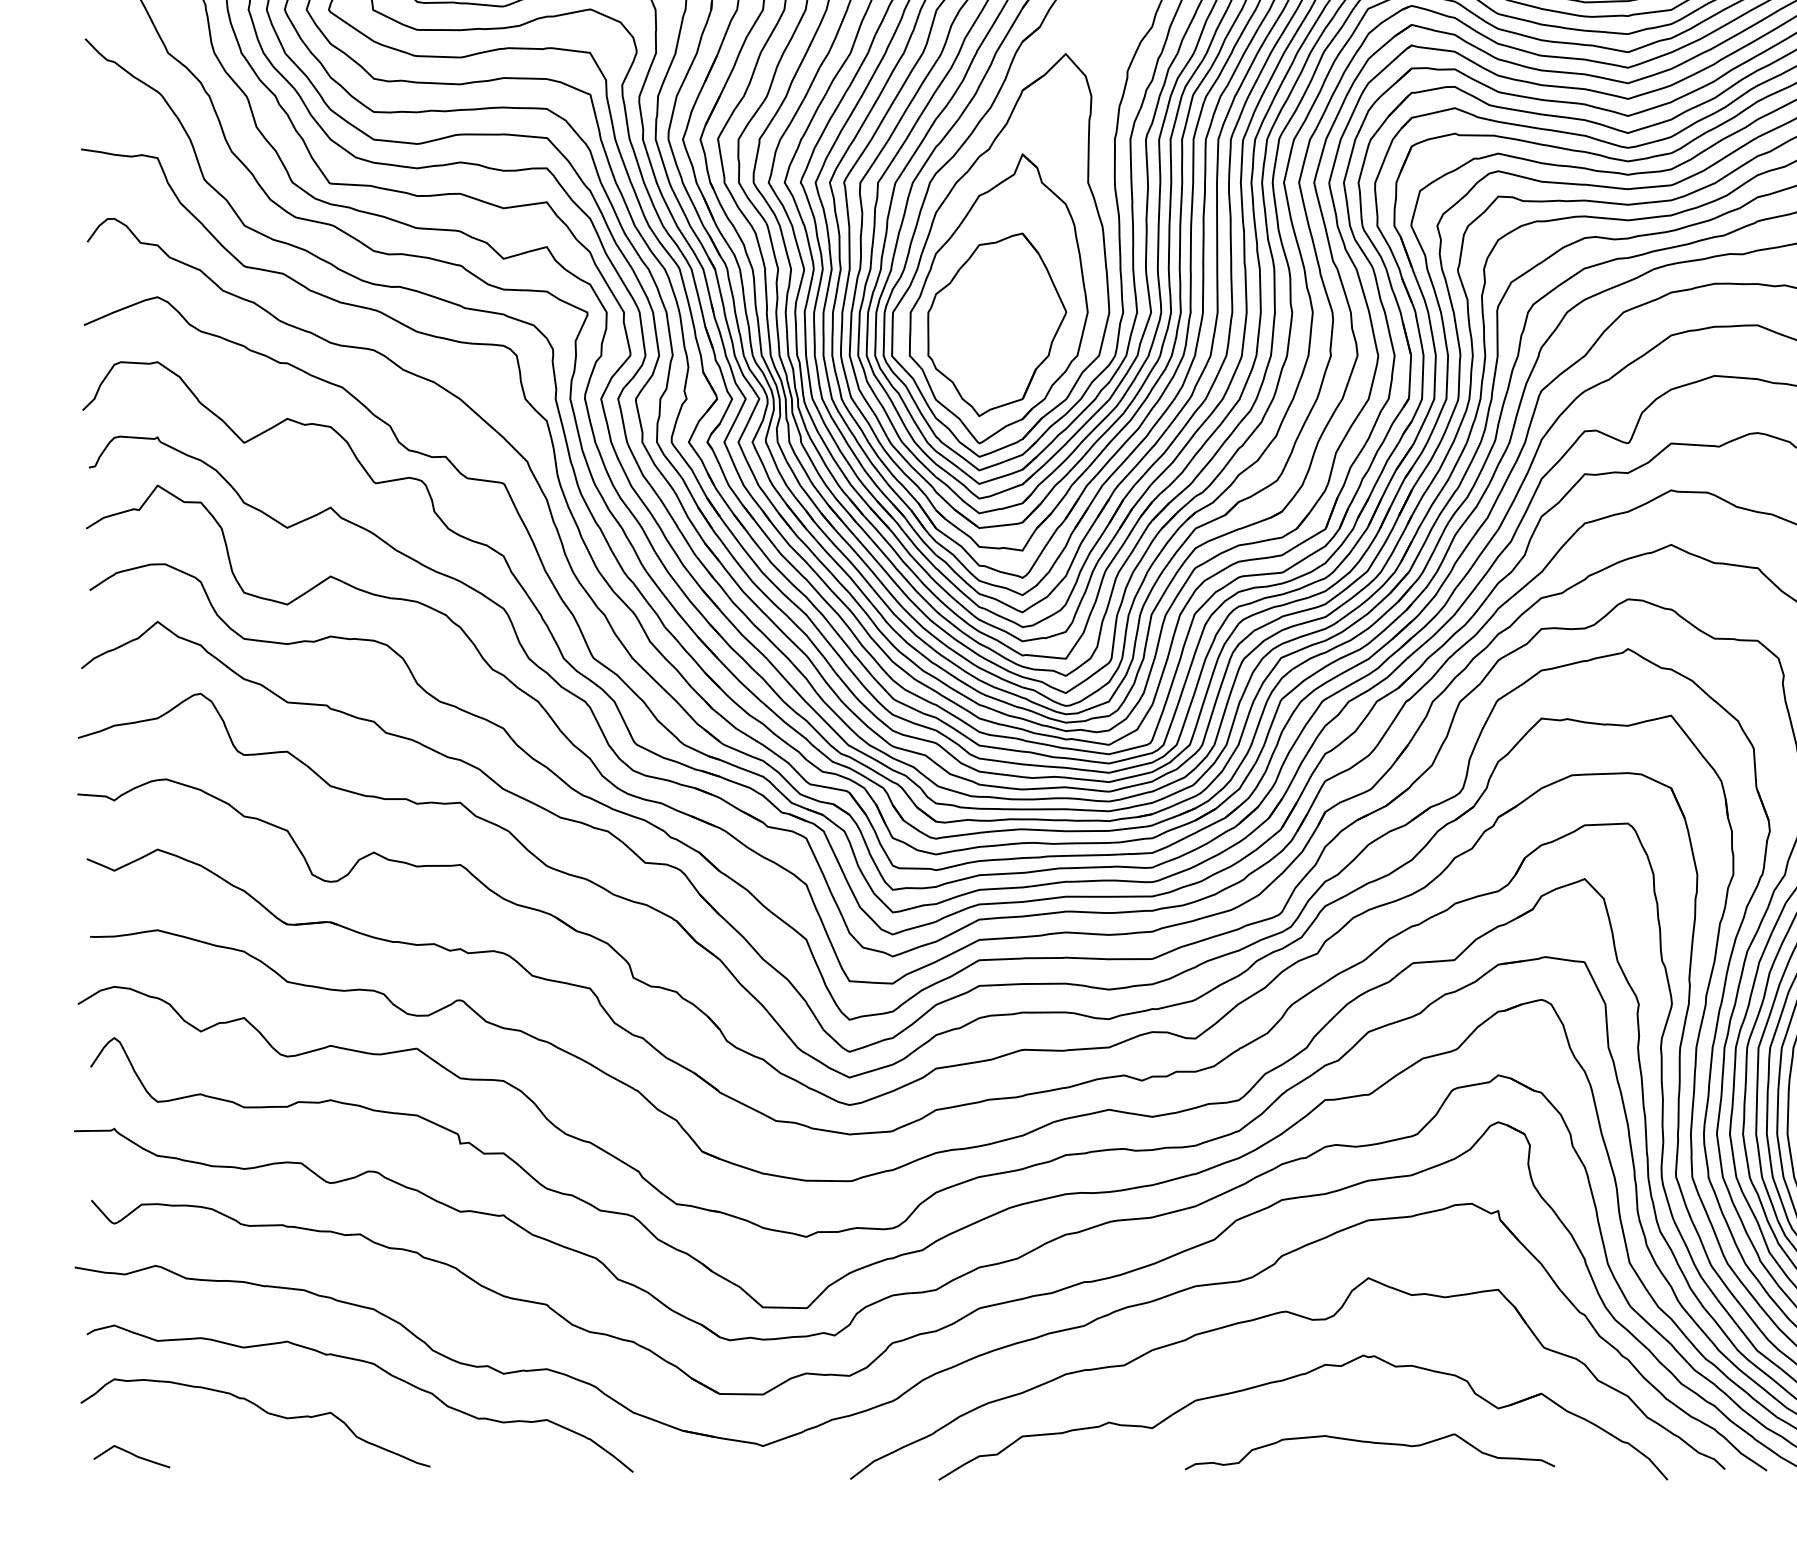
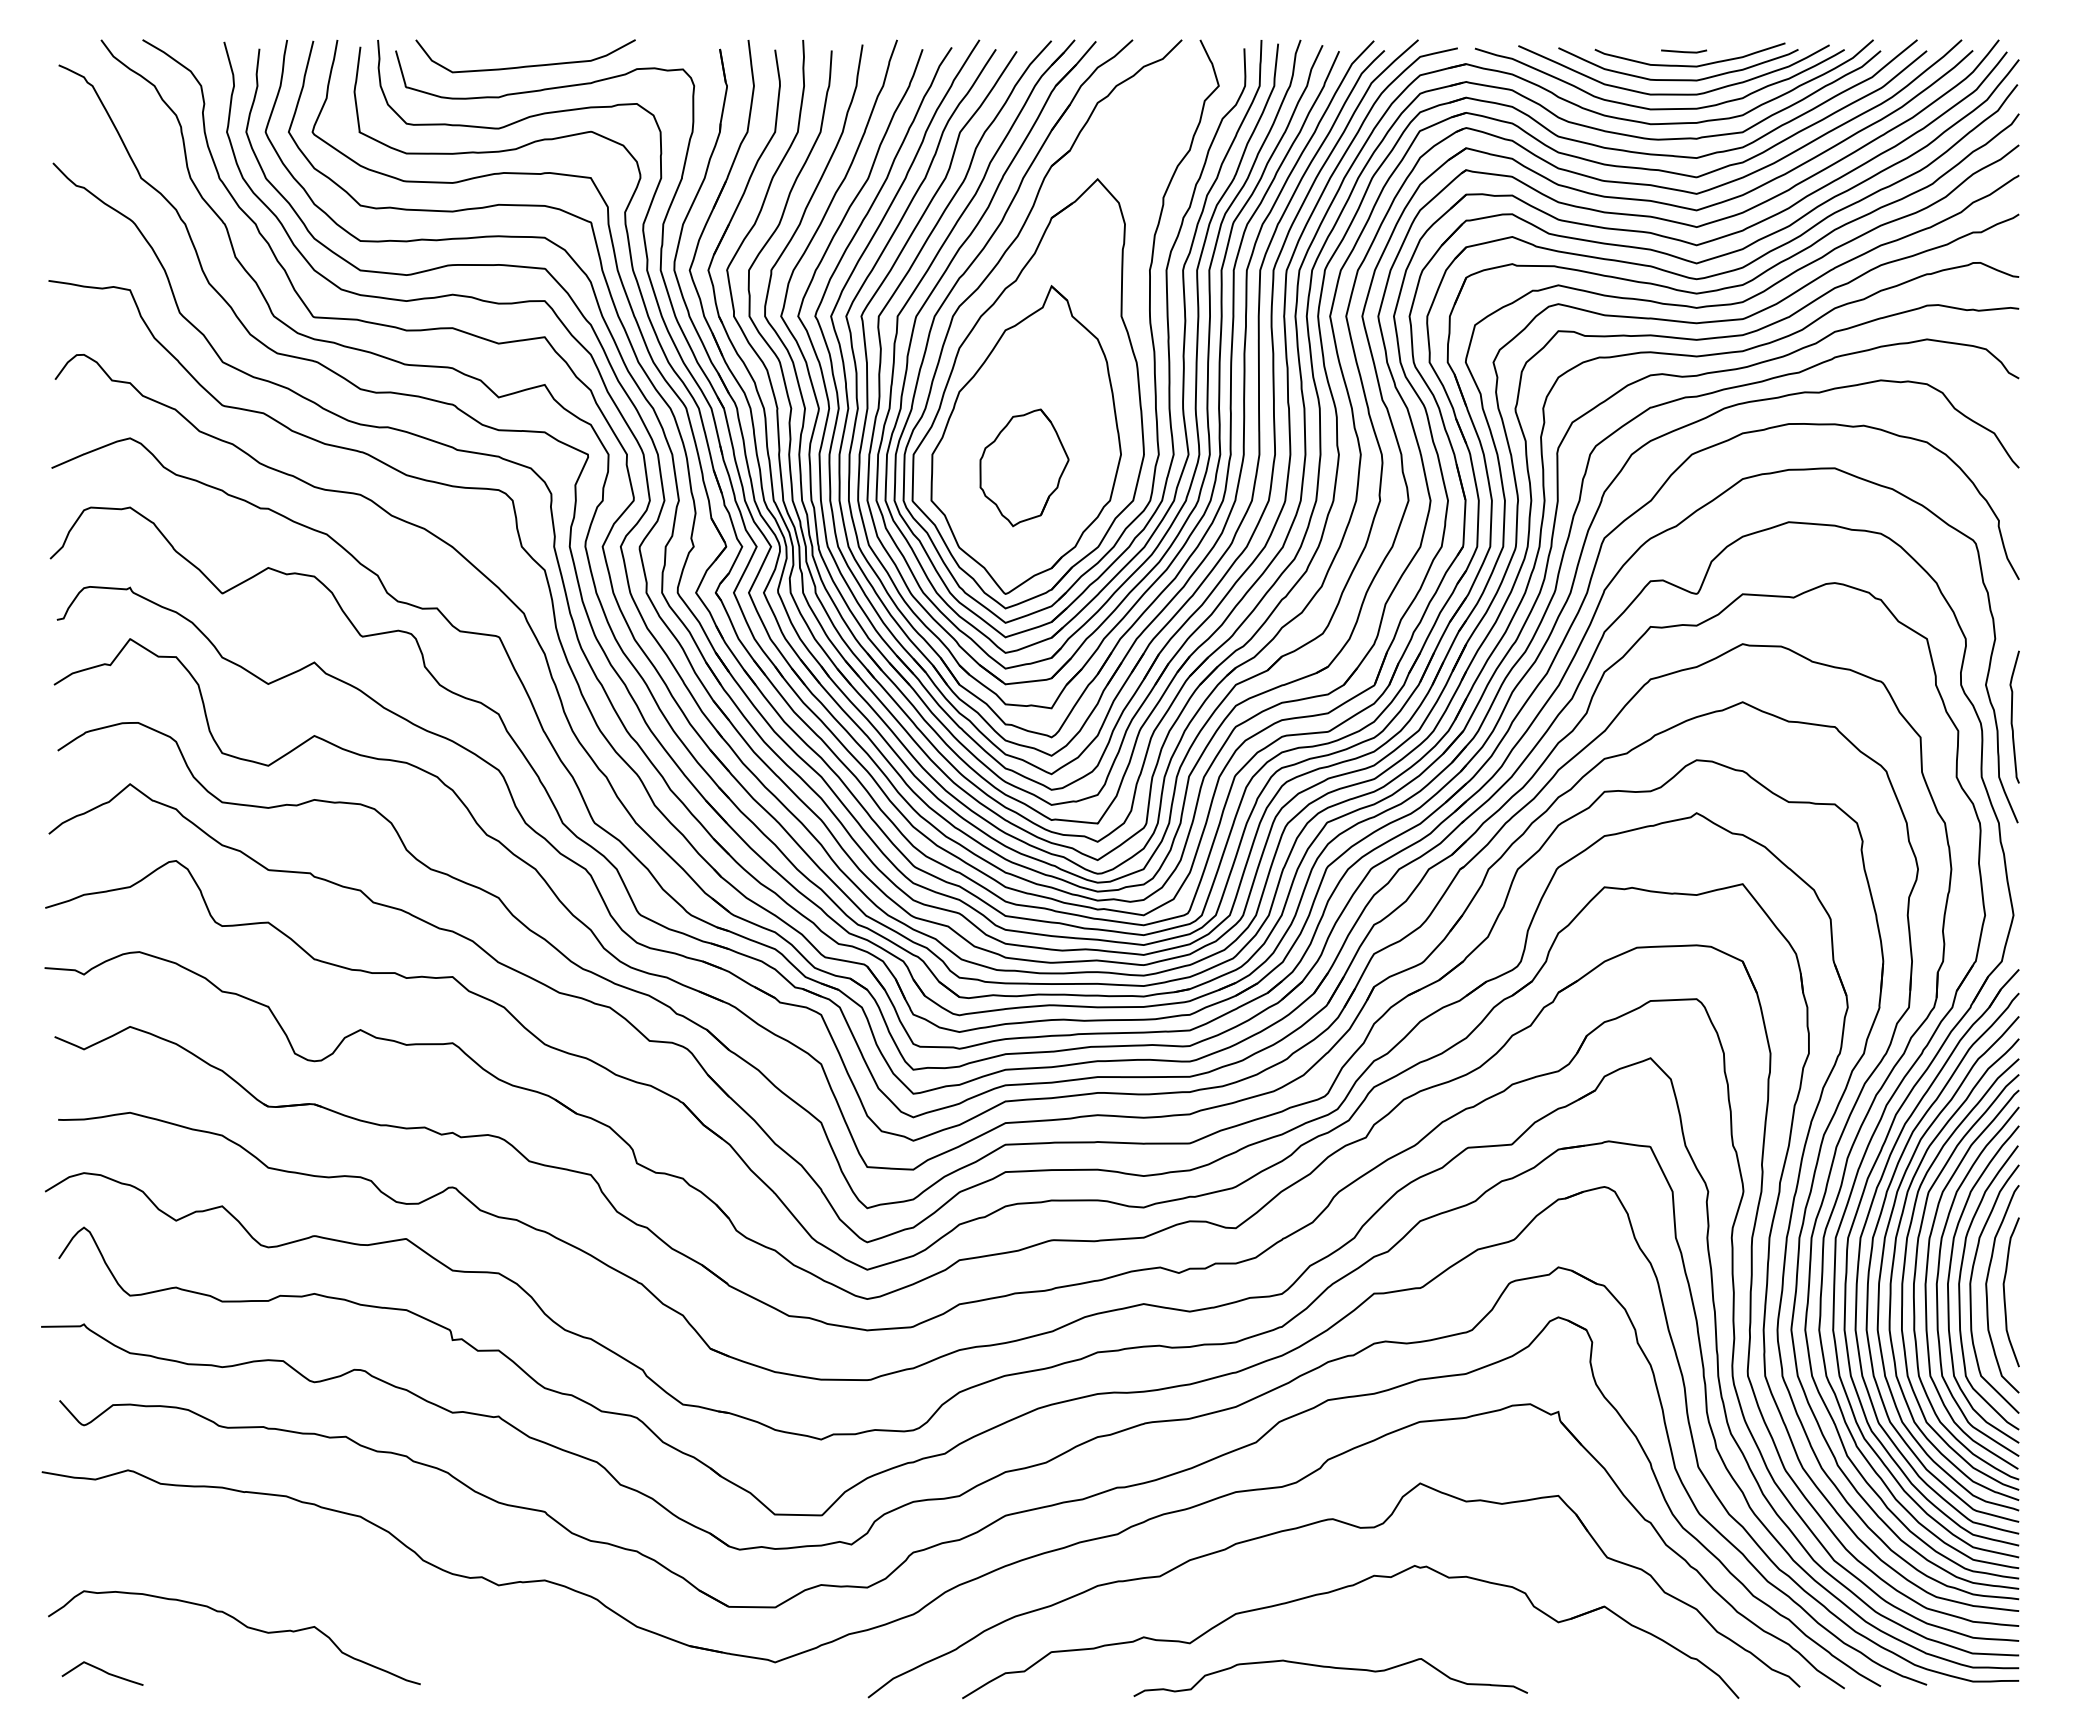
part: (997, 324) -> (1024, 467), size x0.6
curve: (378, 1368) -> (365, 1579), removed
part: (1369, 1443) -> (1330, 1668), moved

